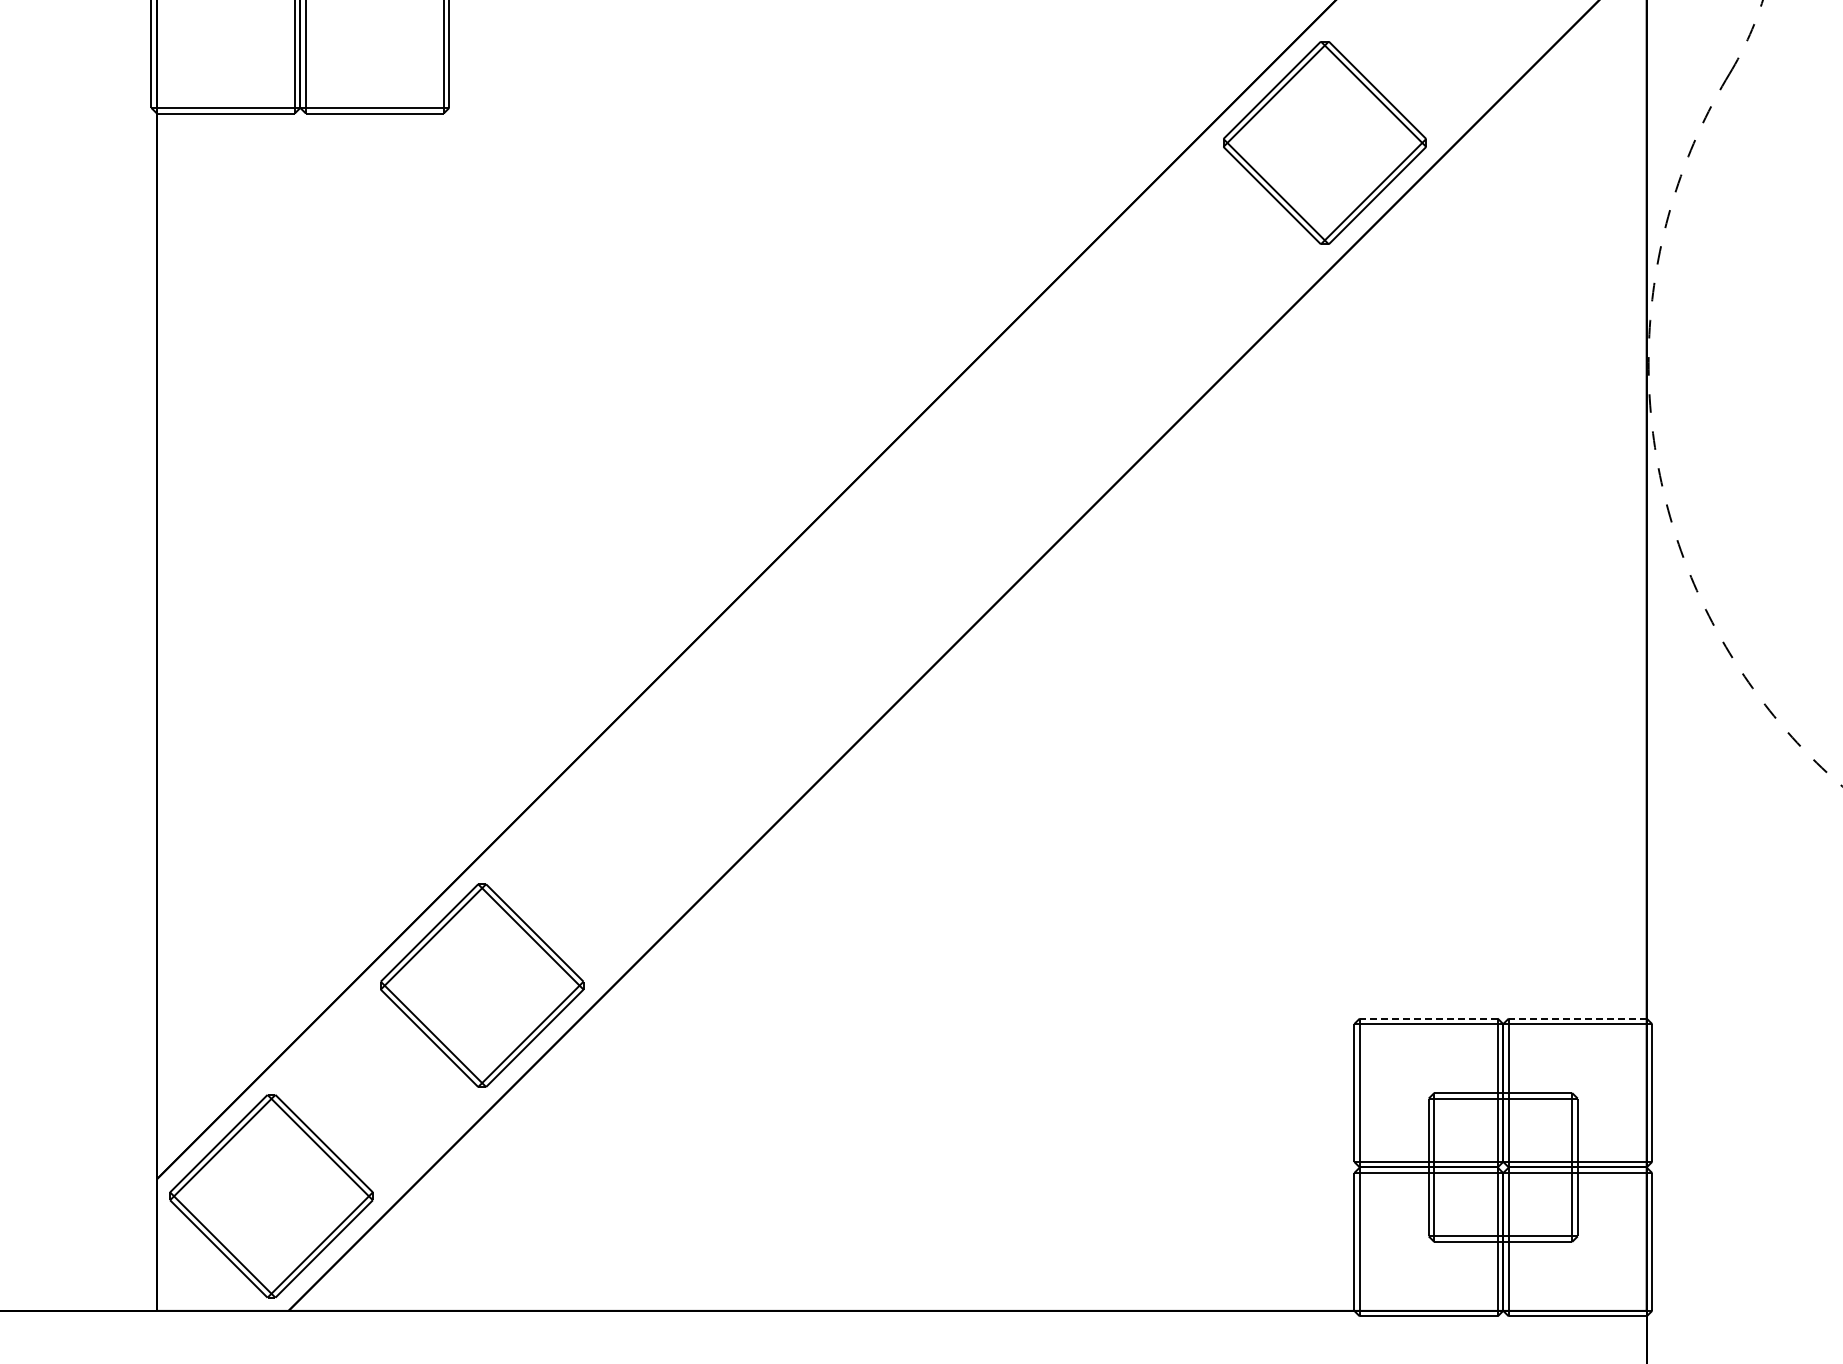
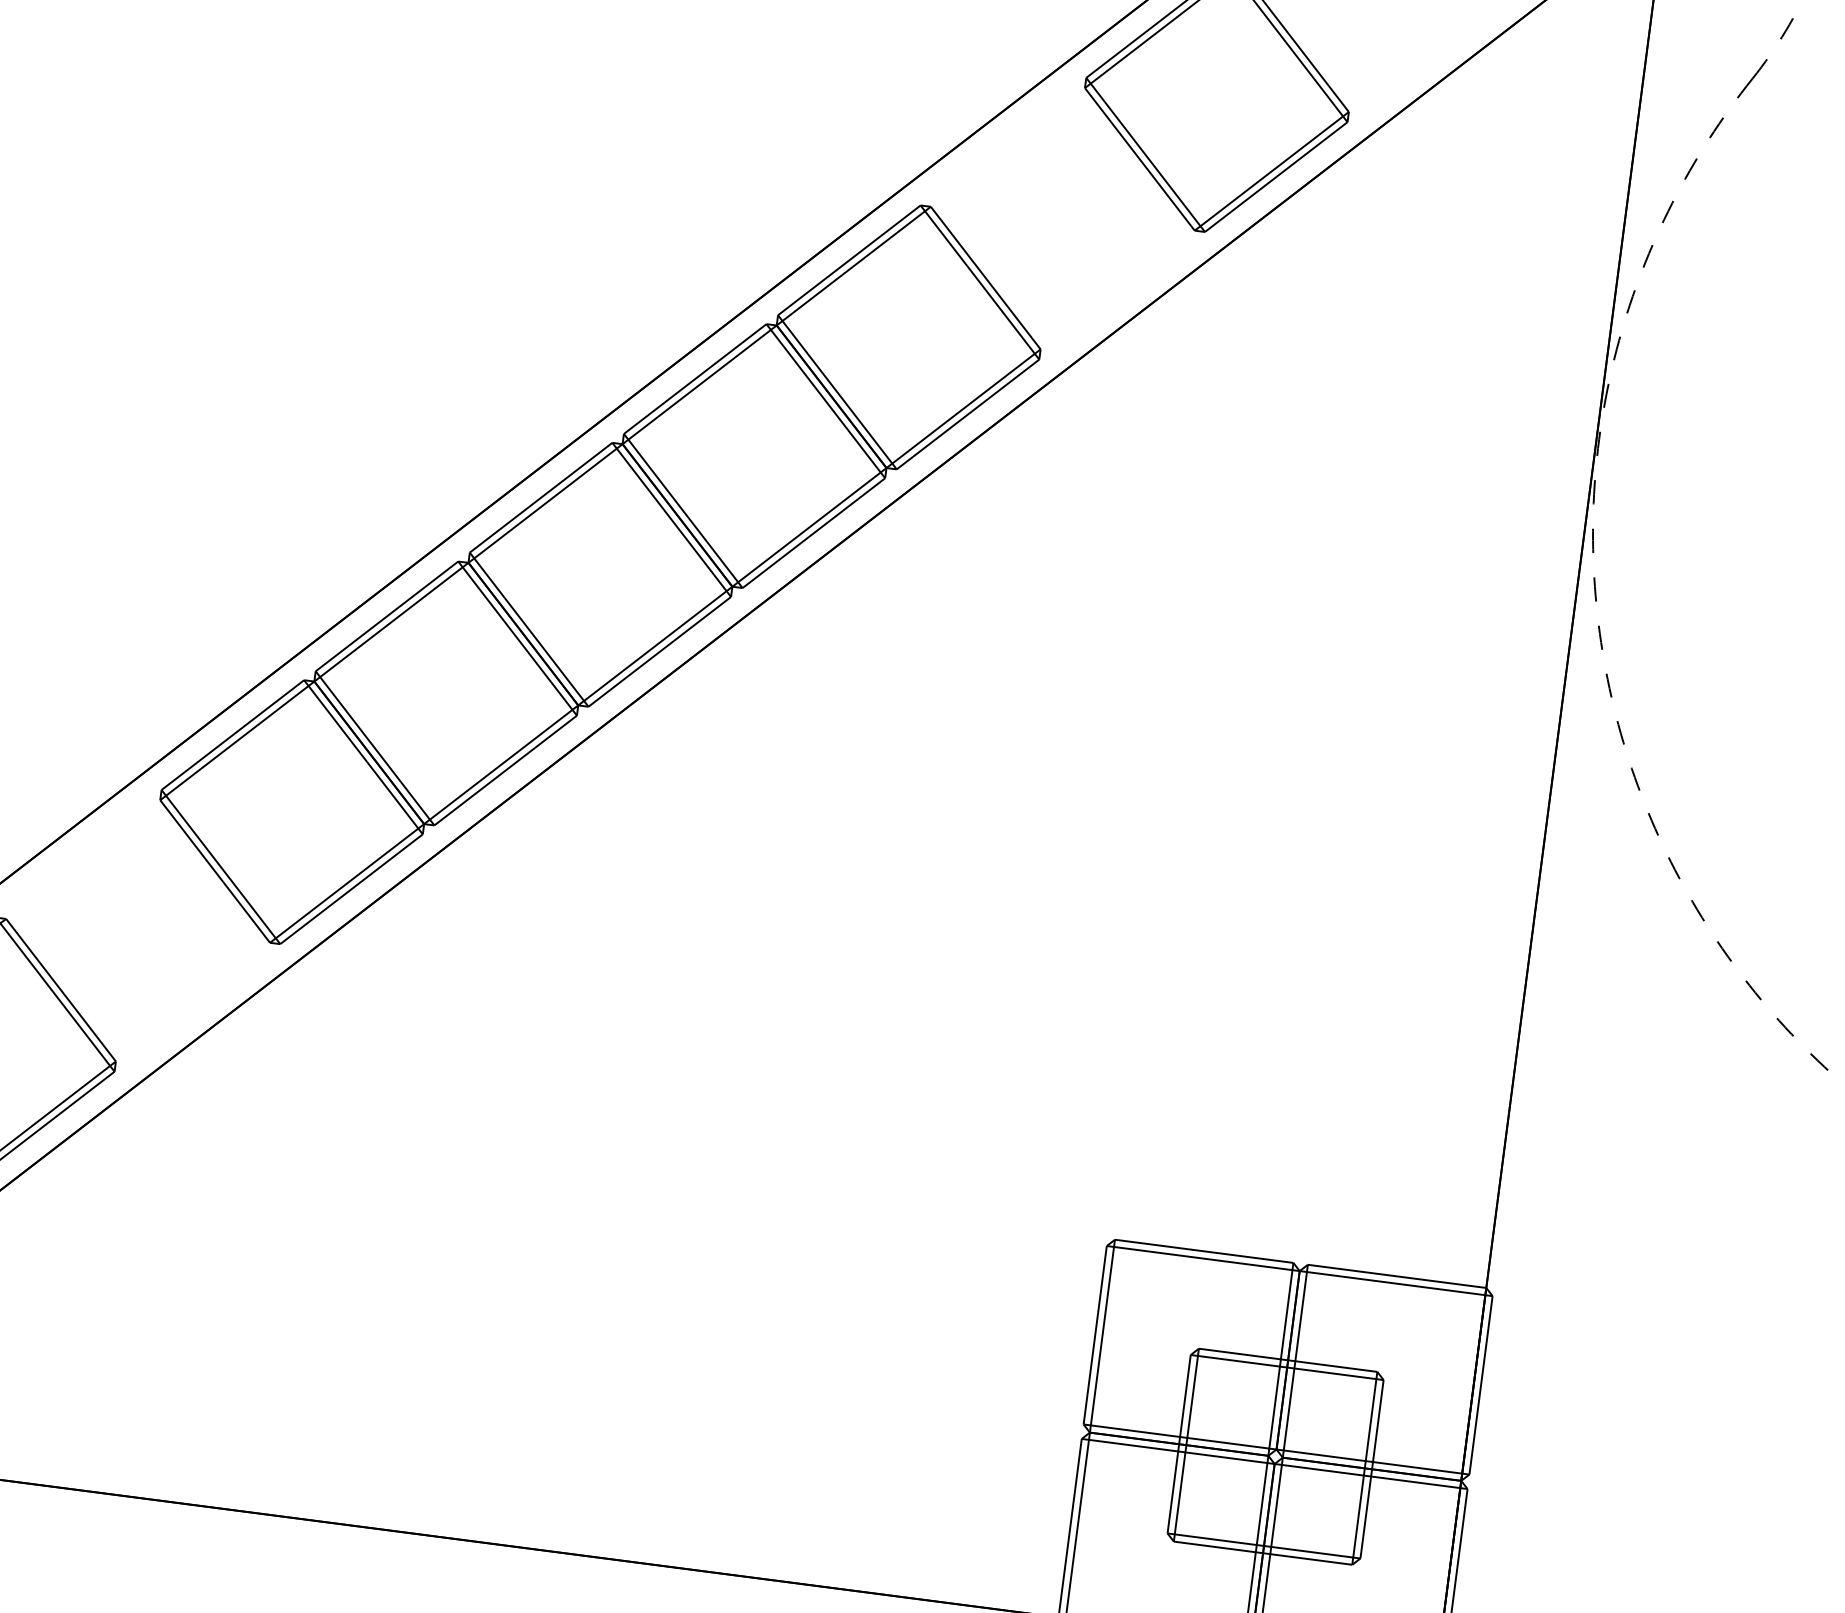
part: (903, 563) -> (600, 573), added
line: (1428, 1018) -> (1203, 1251), dashed -> solid
line: (1577, 1018) -> (1396, 1276), dashed -> solid

